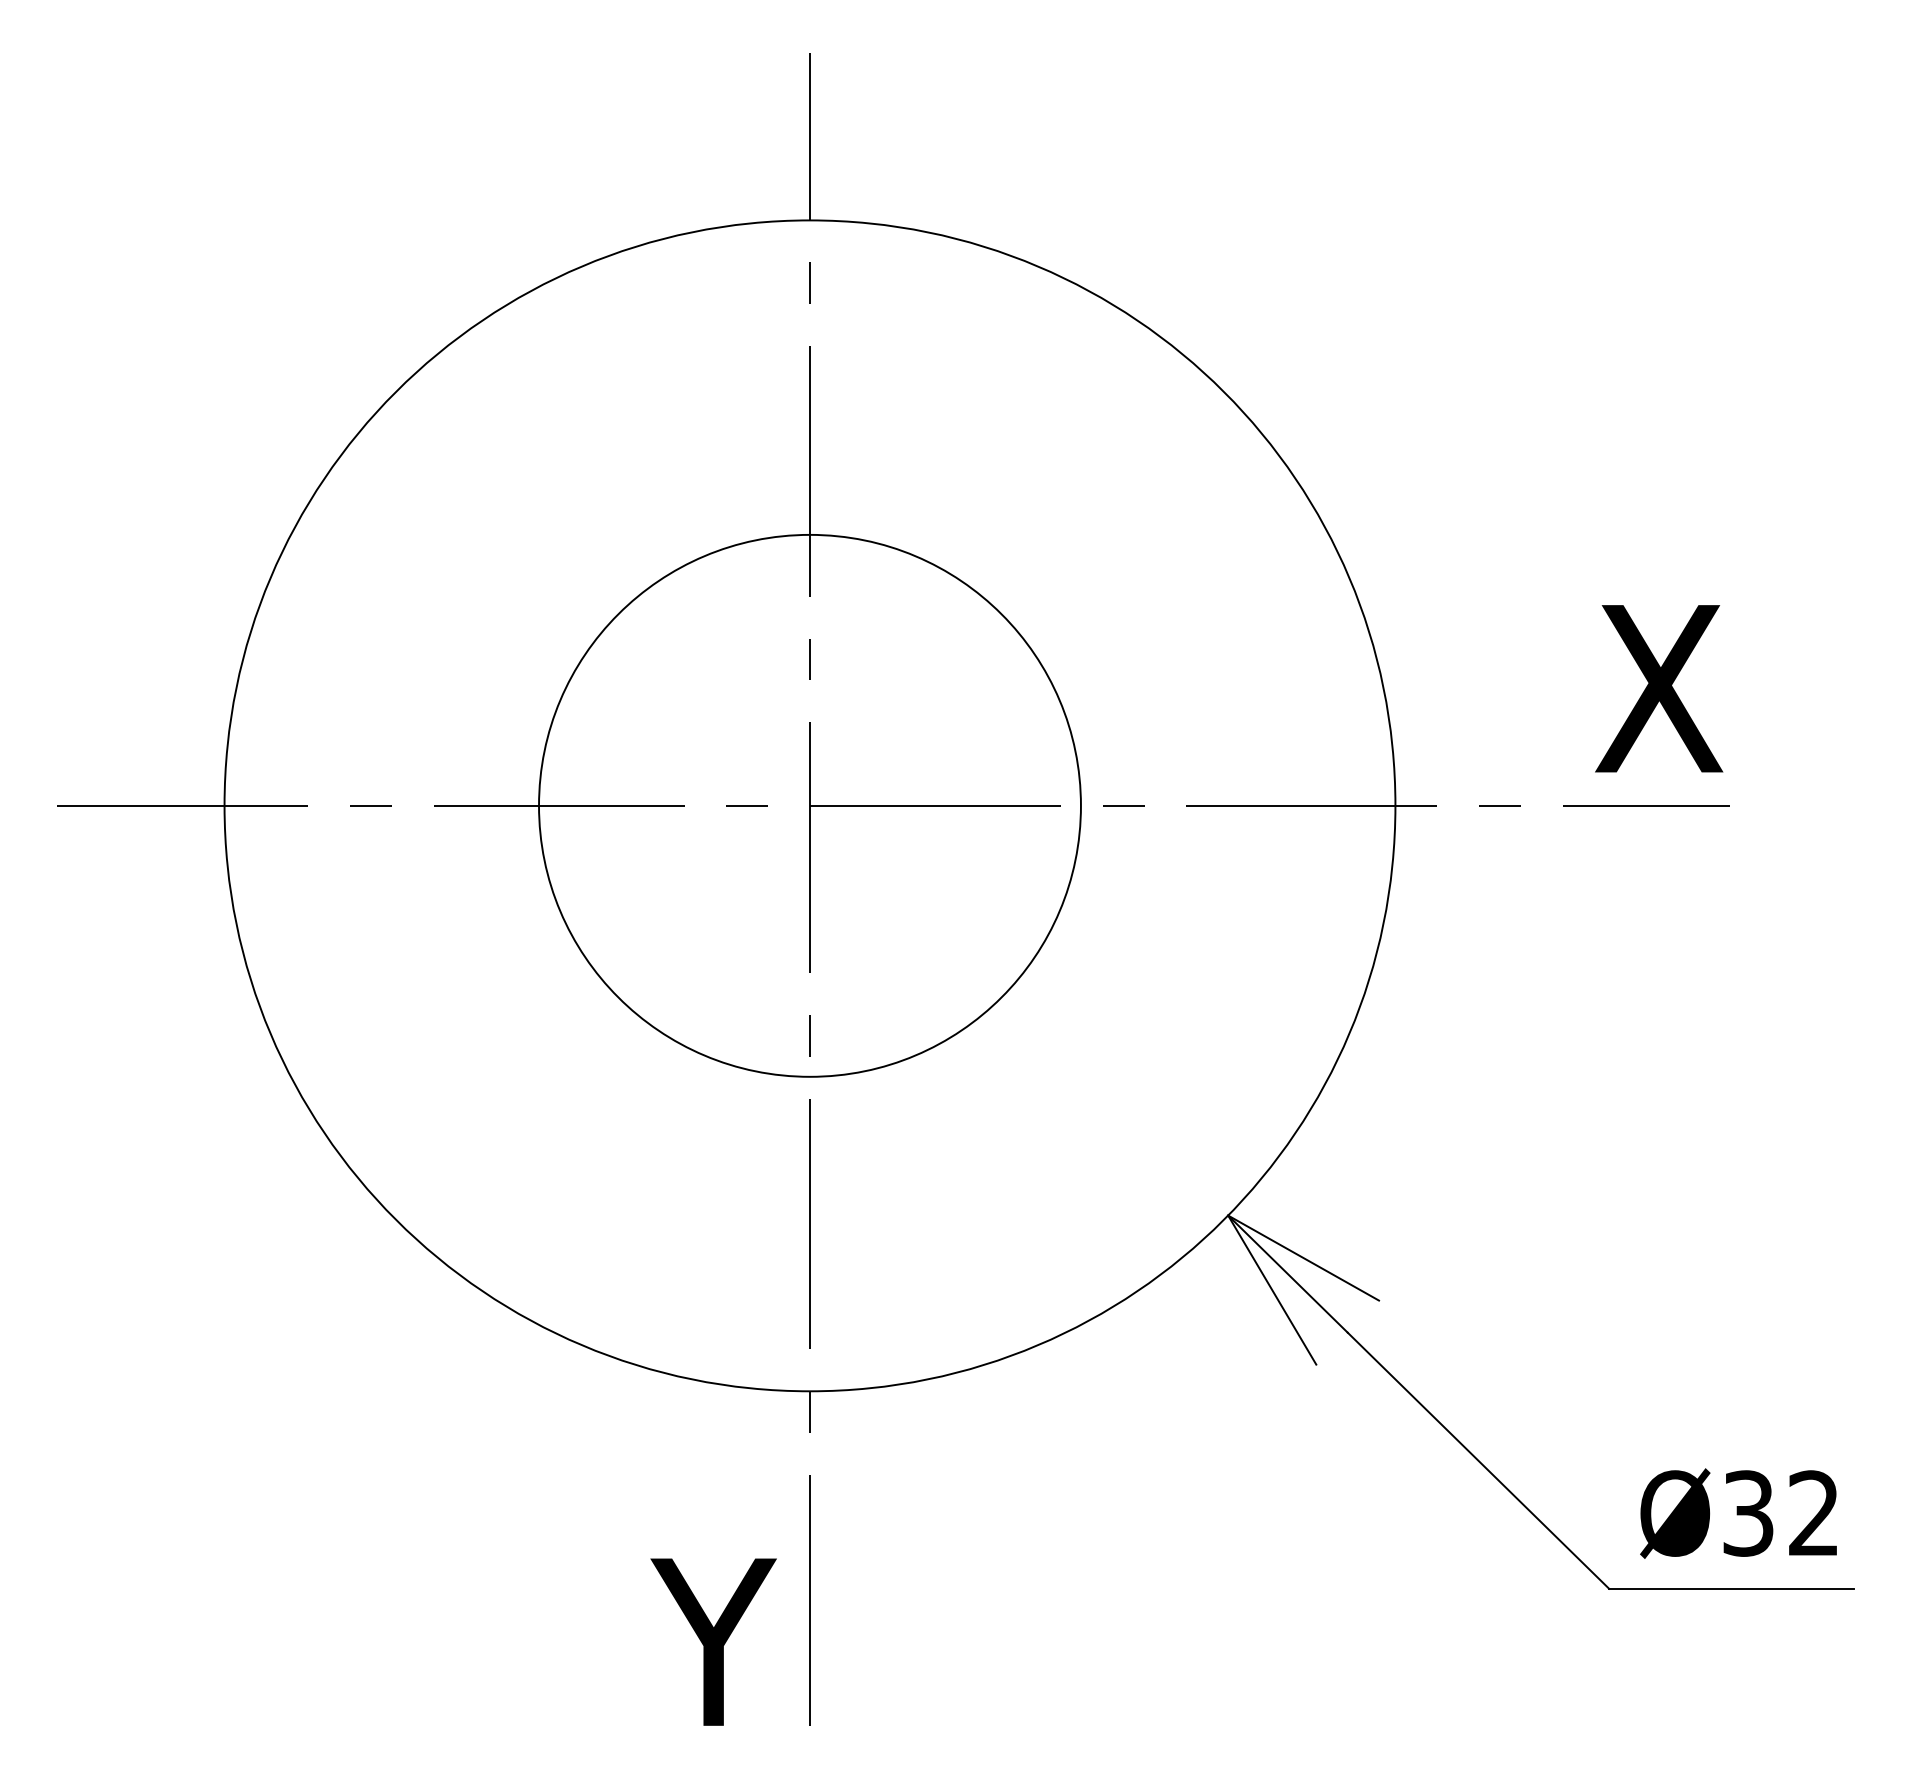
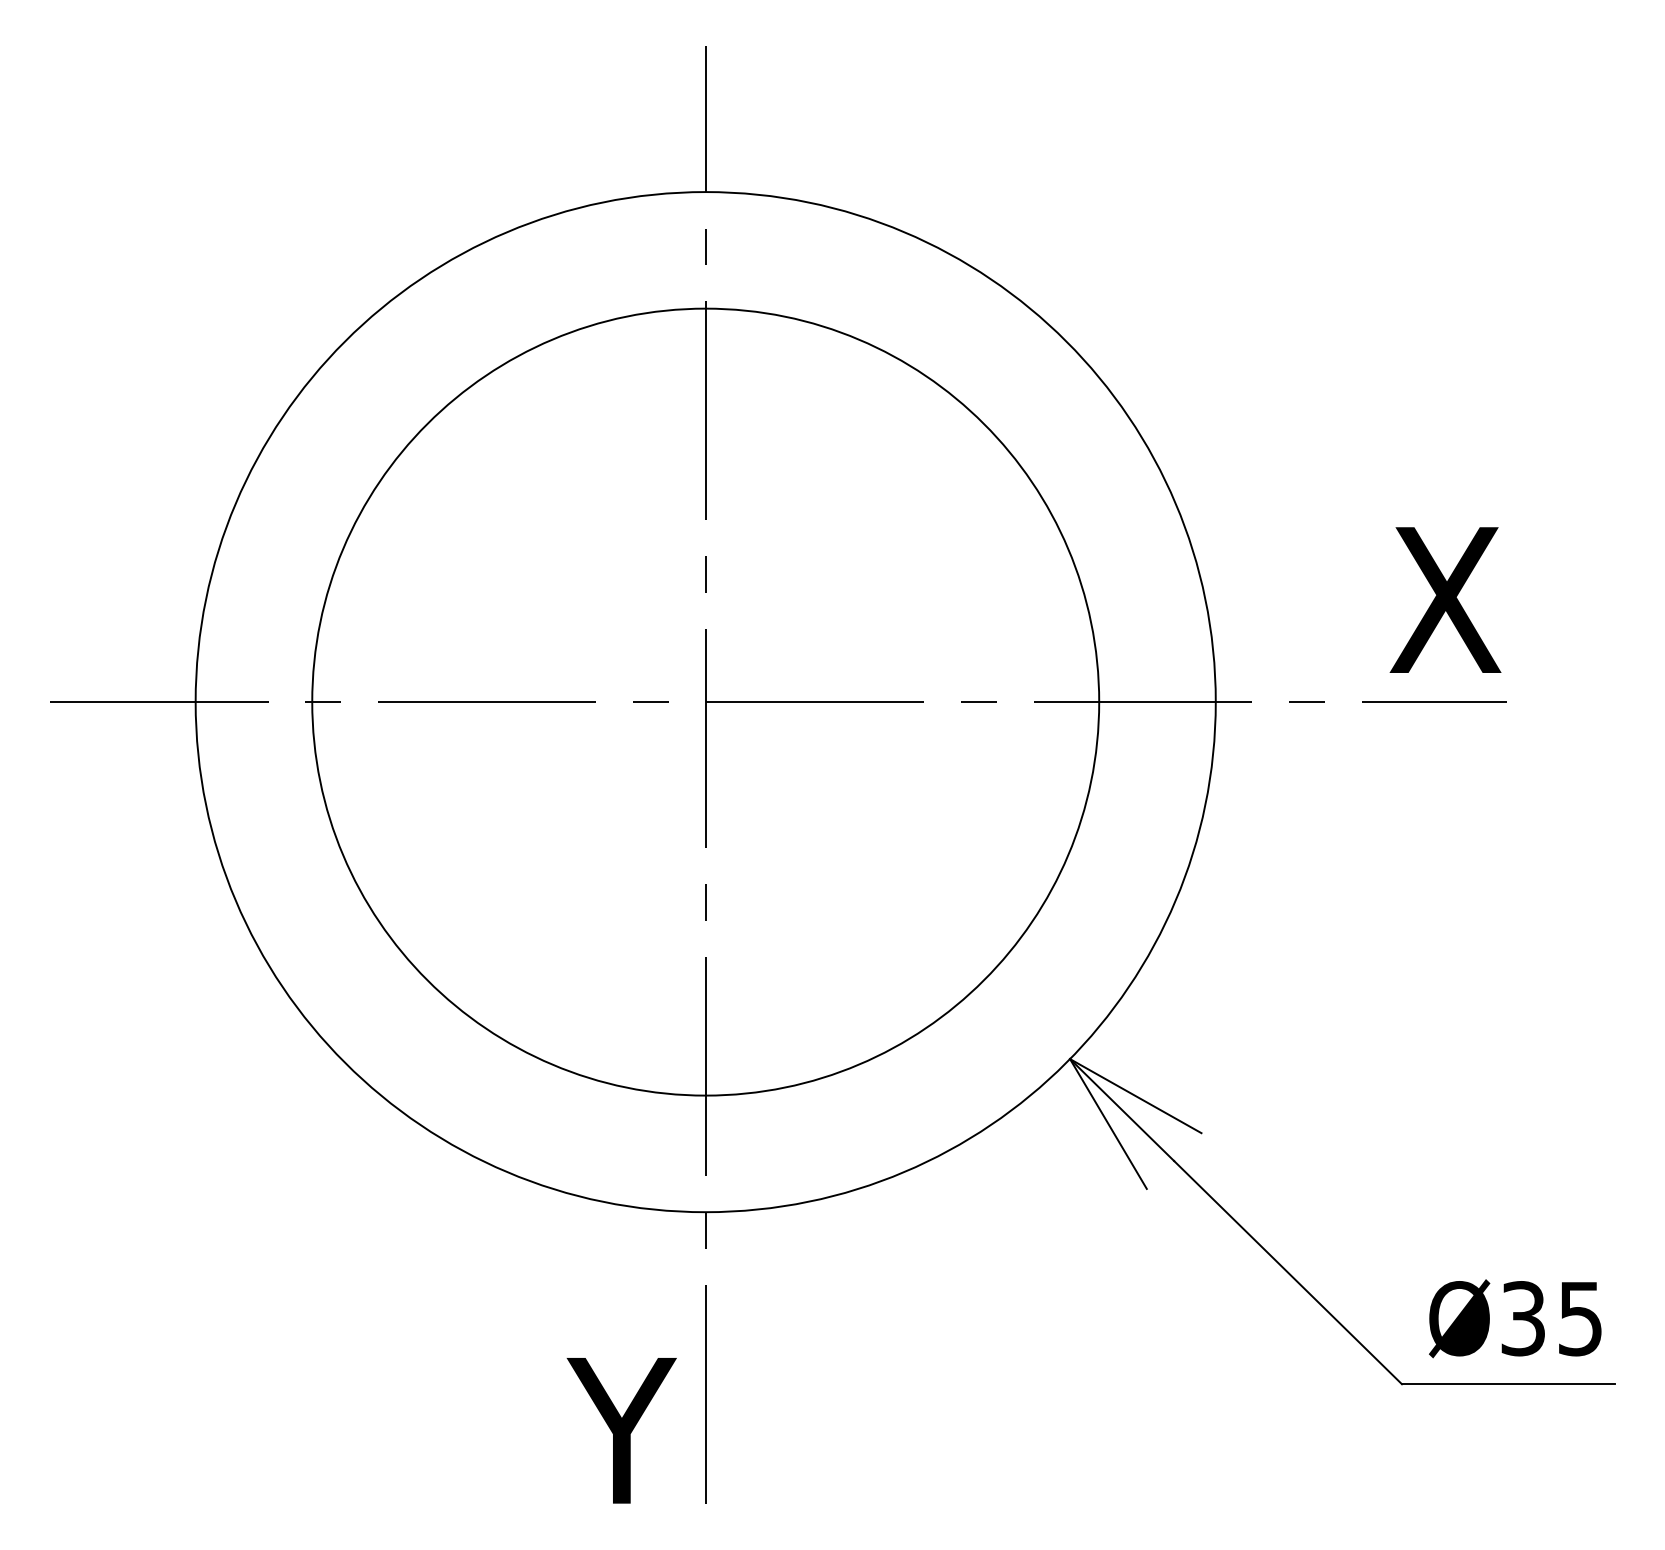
circle: (809, 805) -> (705, 701), size x1.67
text: (1812, 1513) -> (1579, 1318), Ø32 -> Ø35

